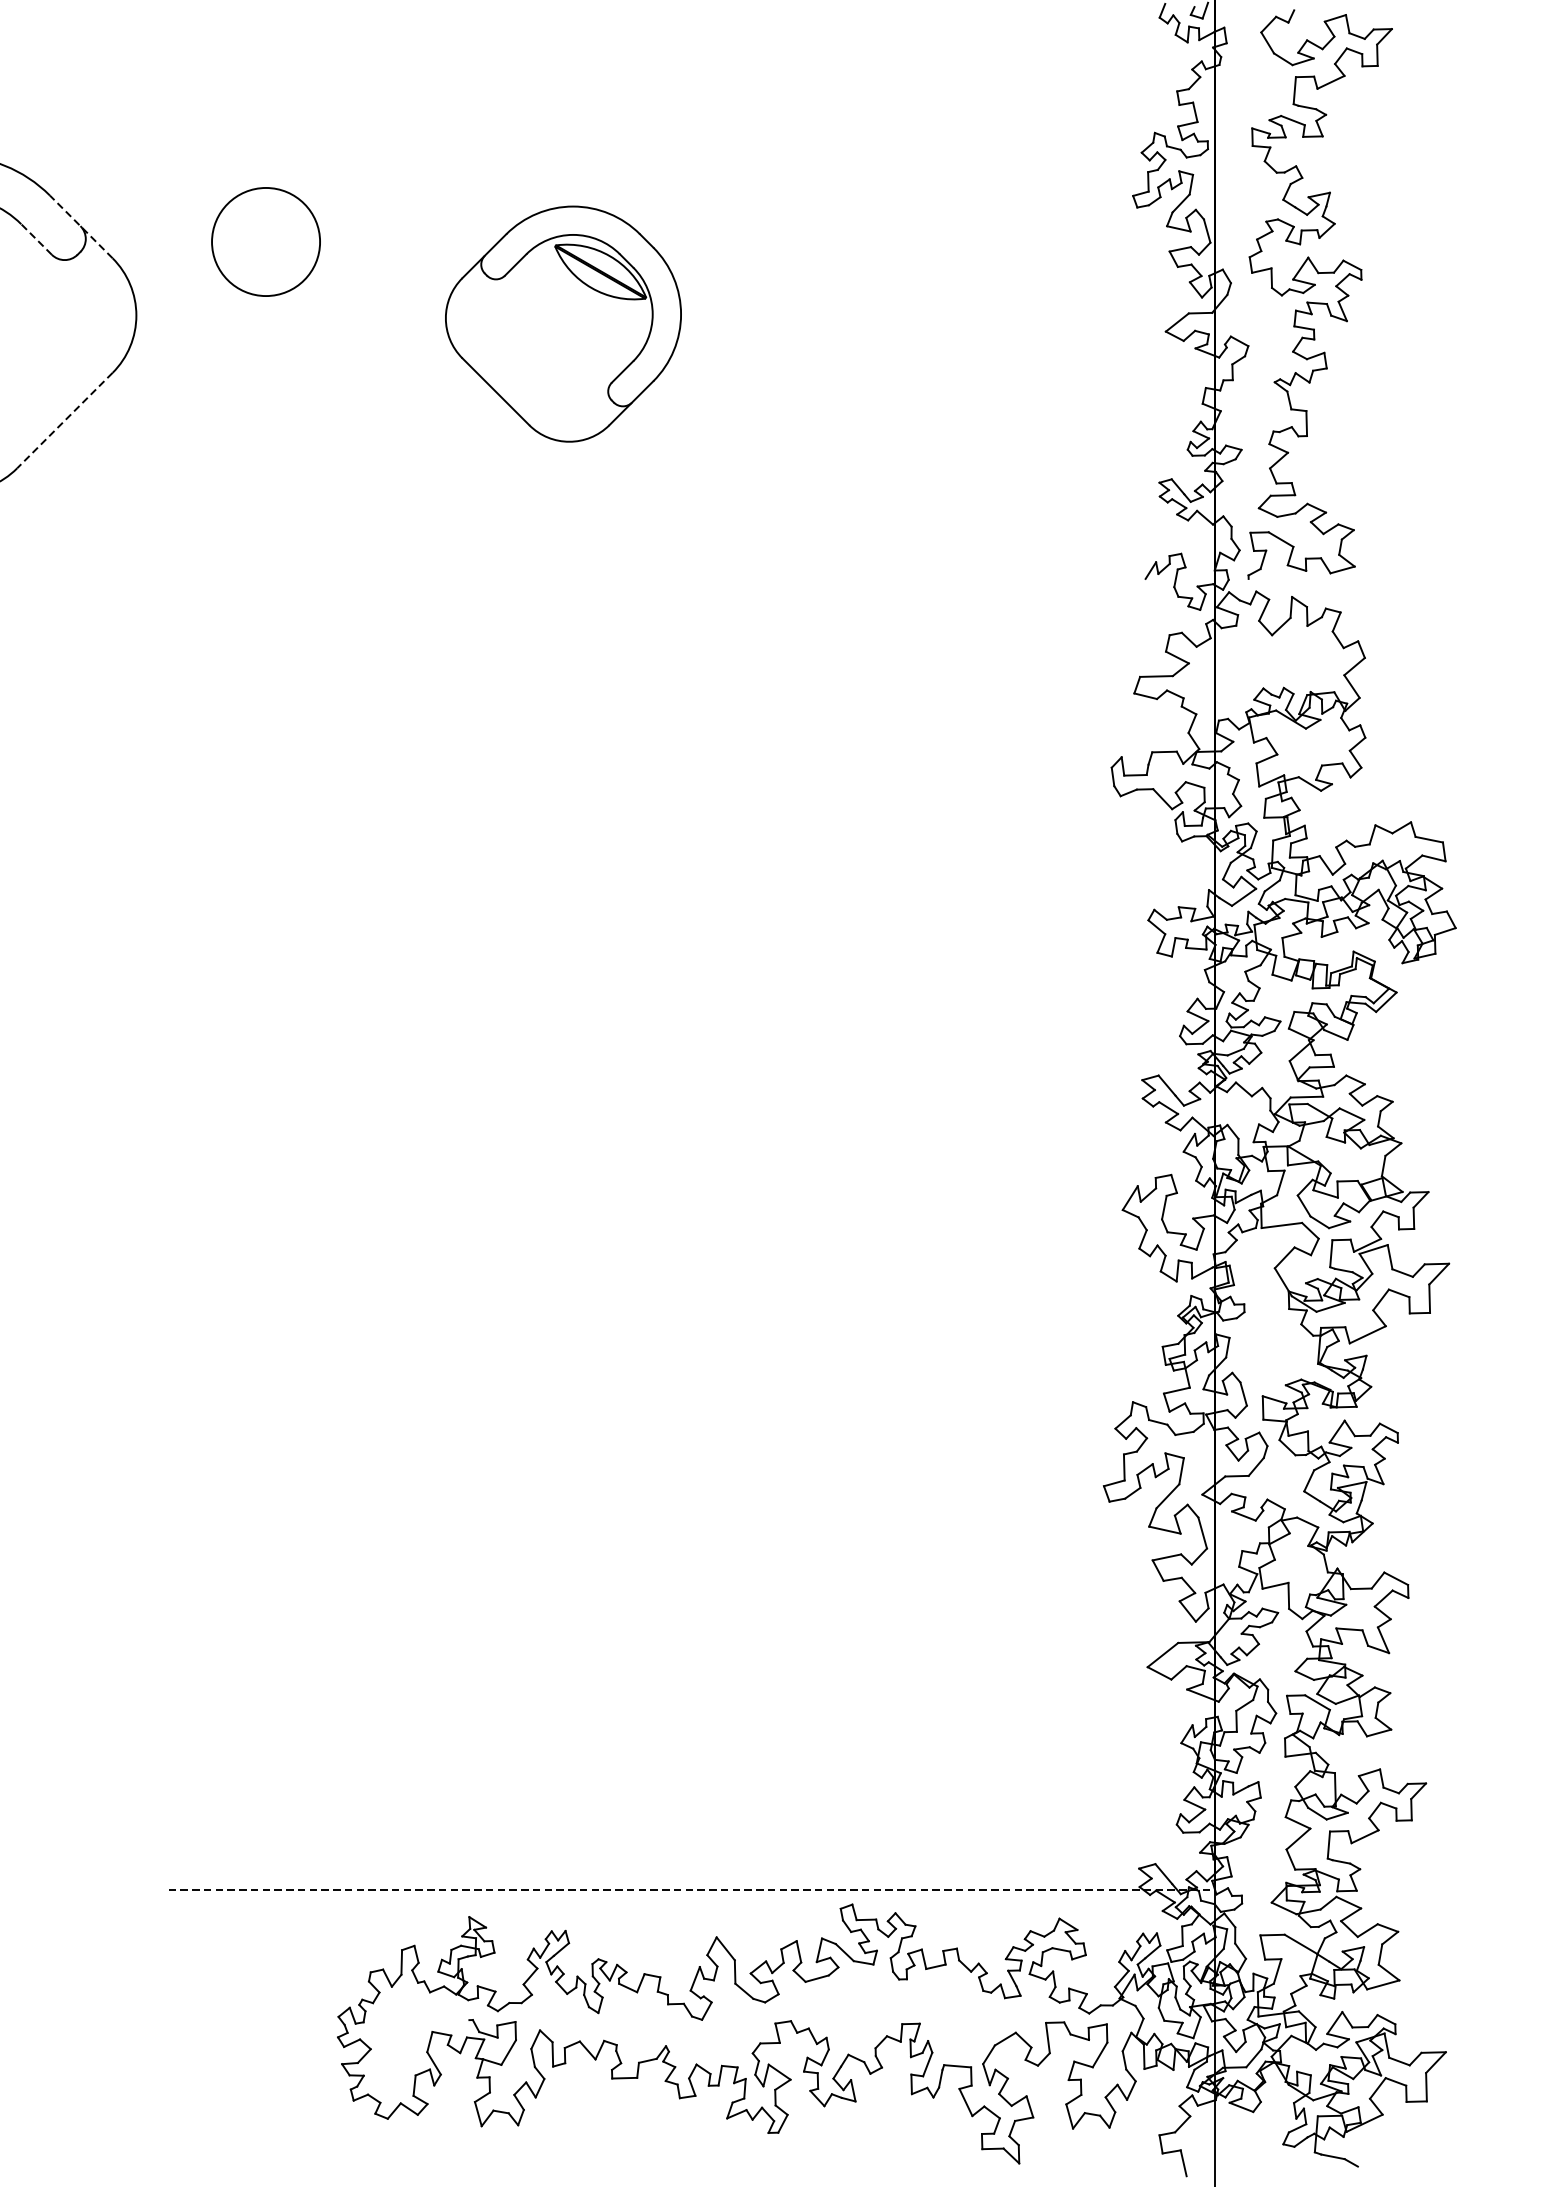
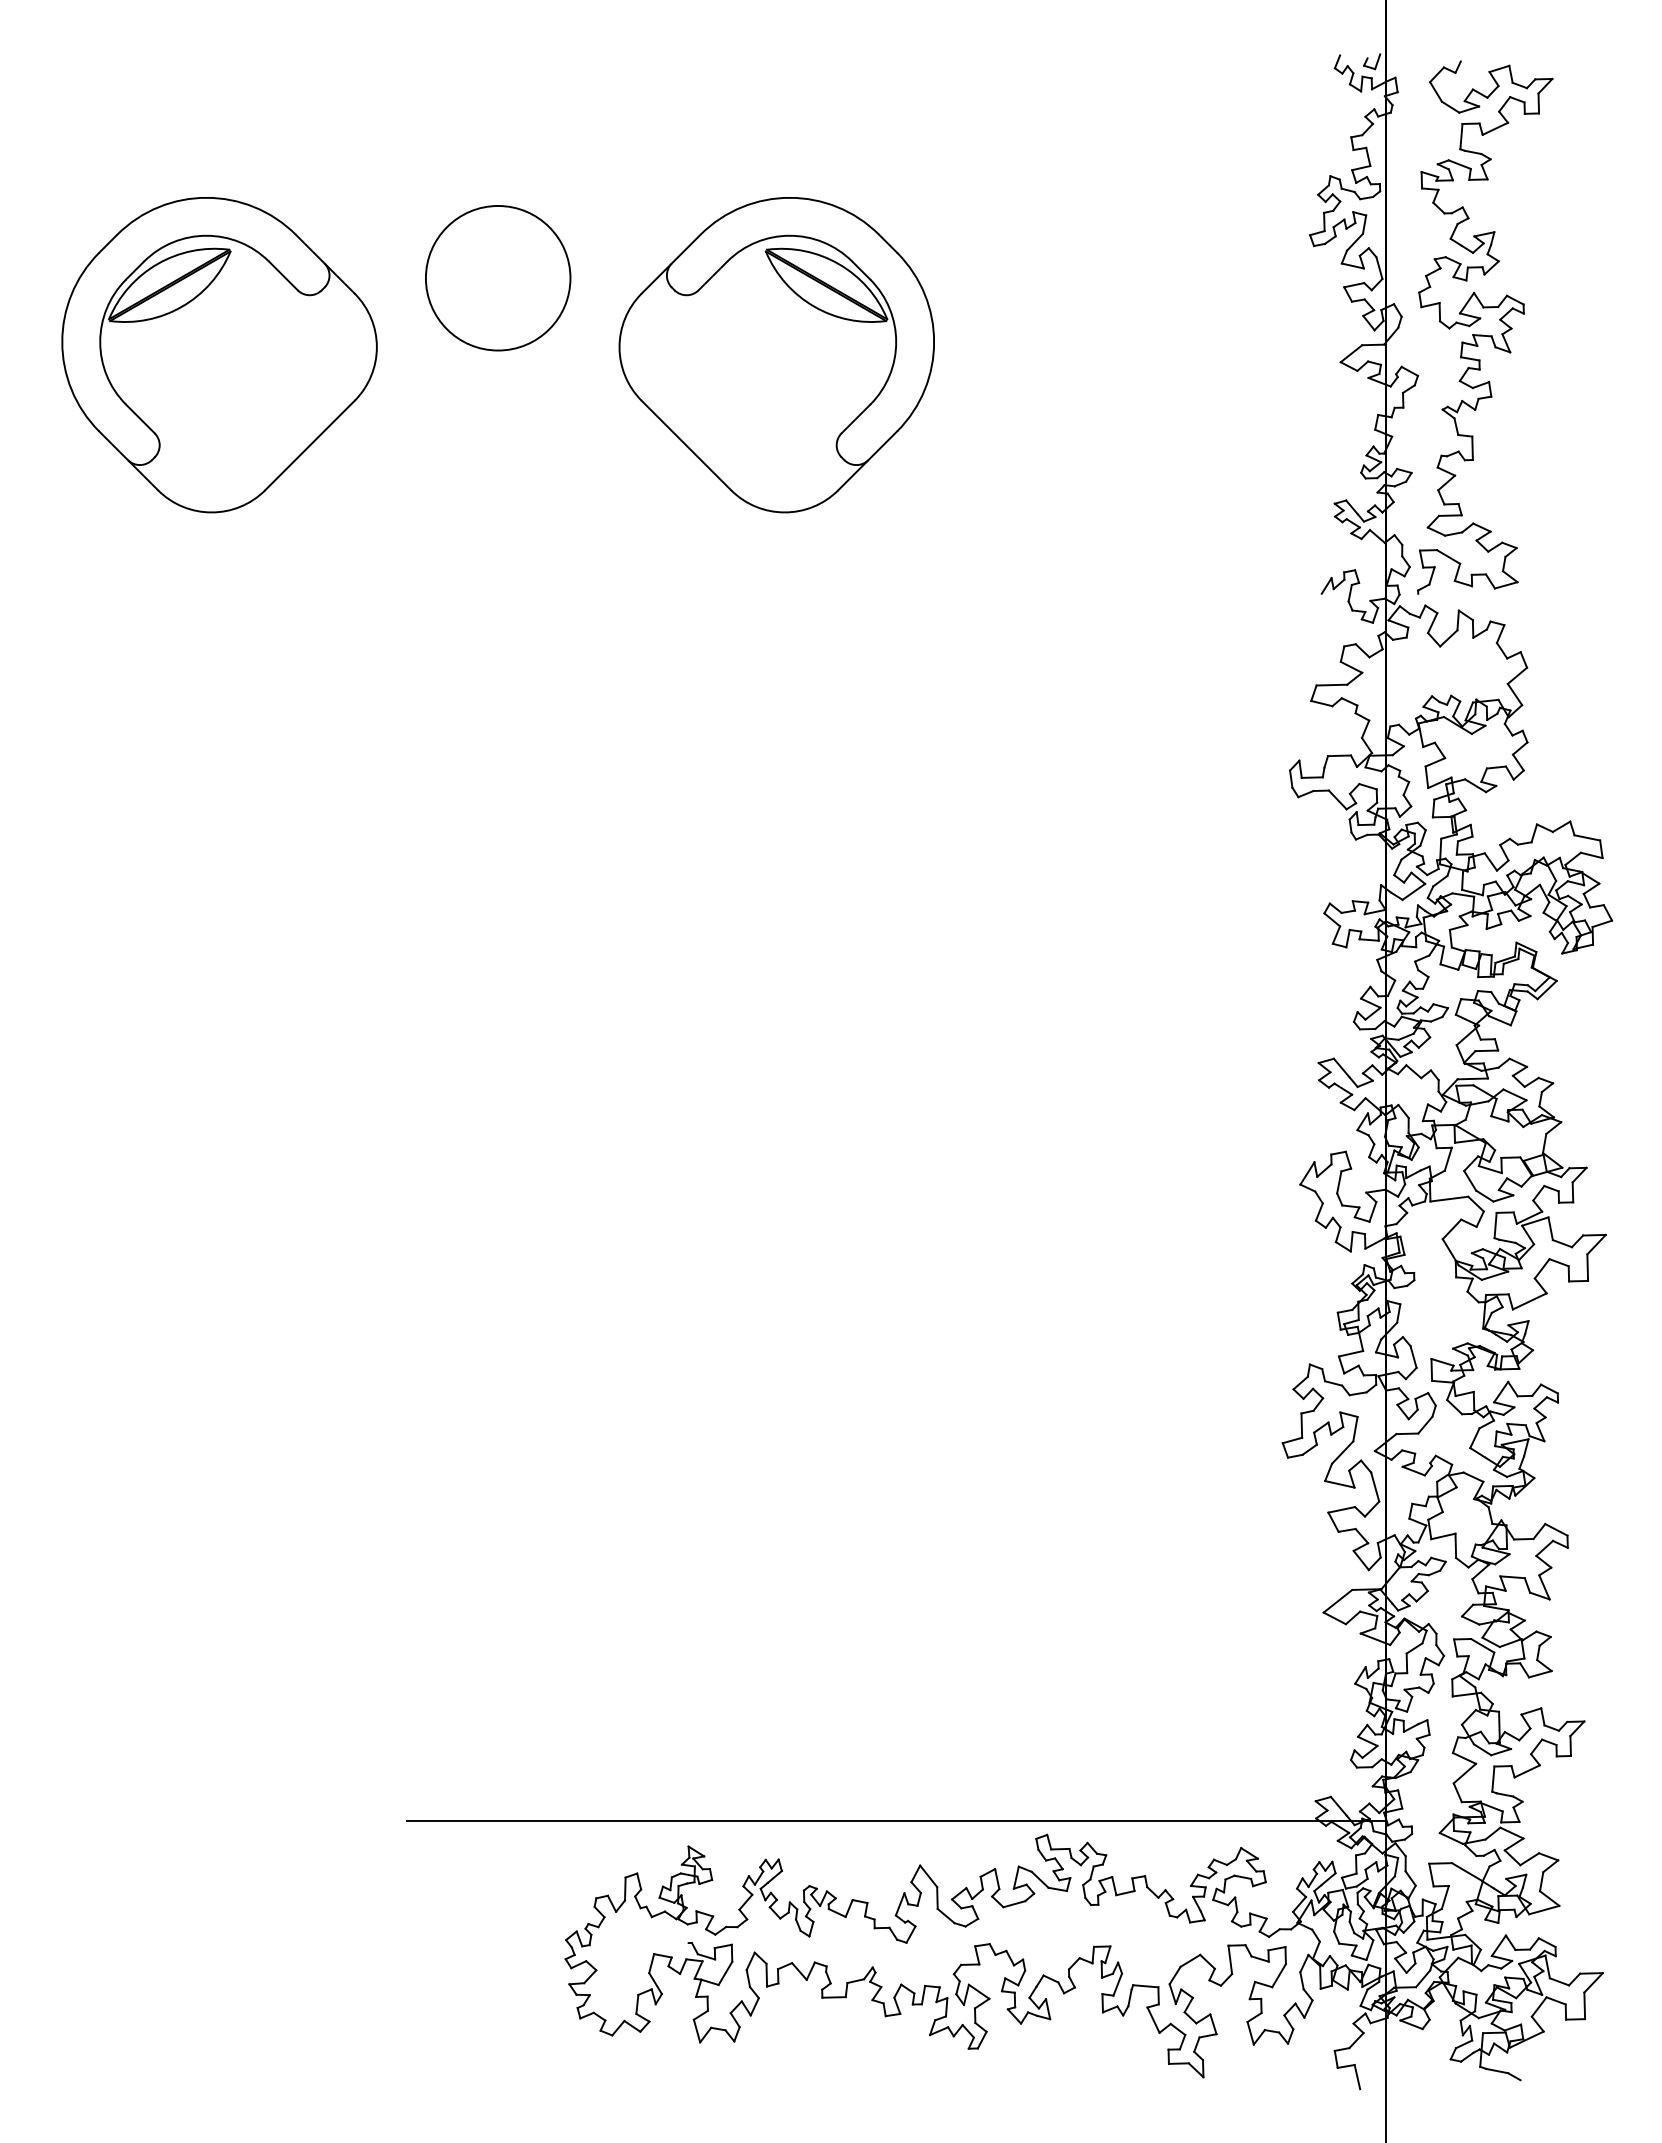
line: (81, 227) -> (325, 264), dashed -> solid
line: (36, 238) -> (283, 275), dashed -> solid
circle: (266, 242) -> (498, 278), size x1.43
part: (563, 324) -> (776, 355), size x1.43
line: (64, 420) -> (309, 445), dashed -> solid
line: (691, 1890) -> (896, 1821), dashed -> solid

